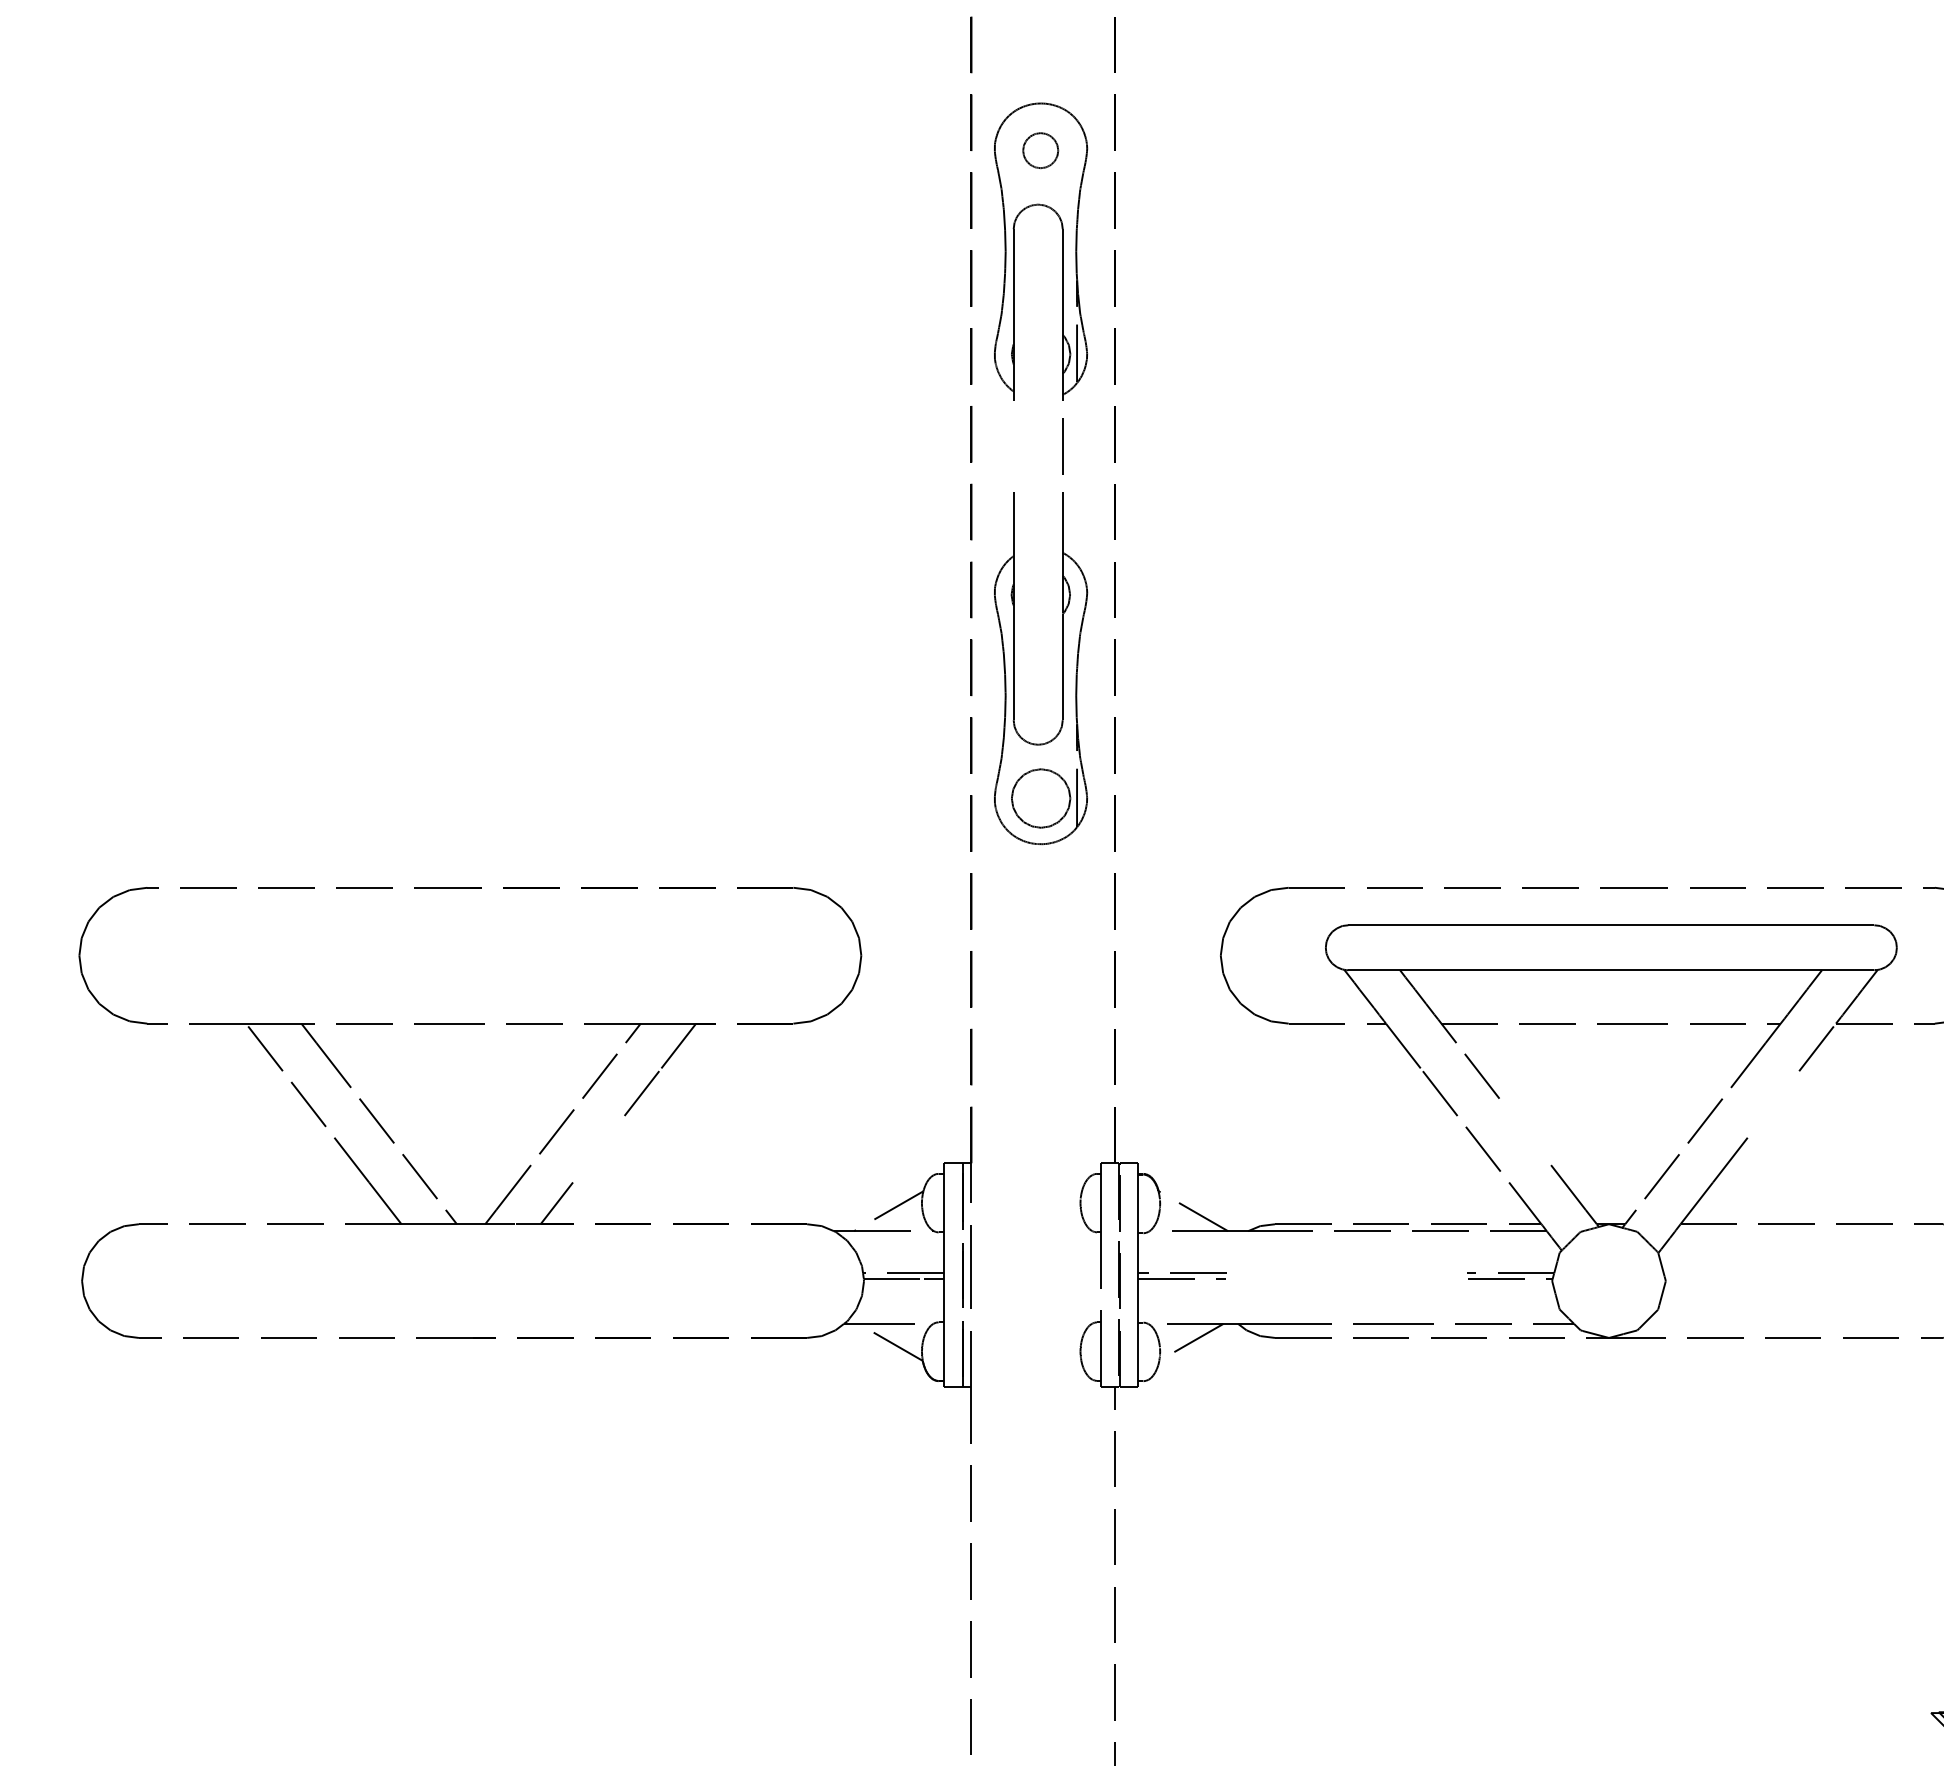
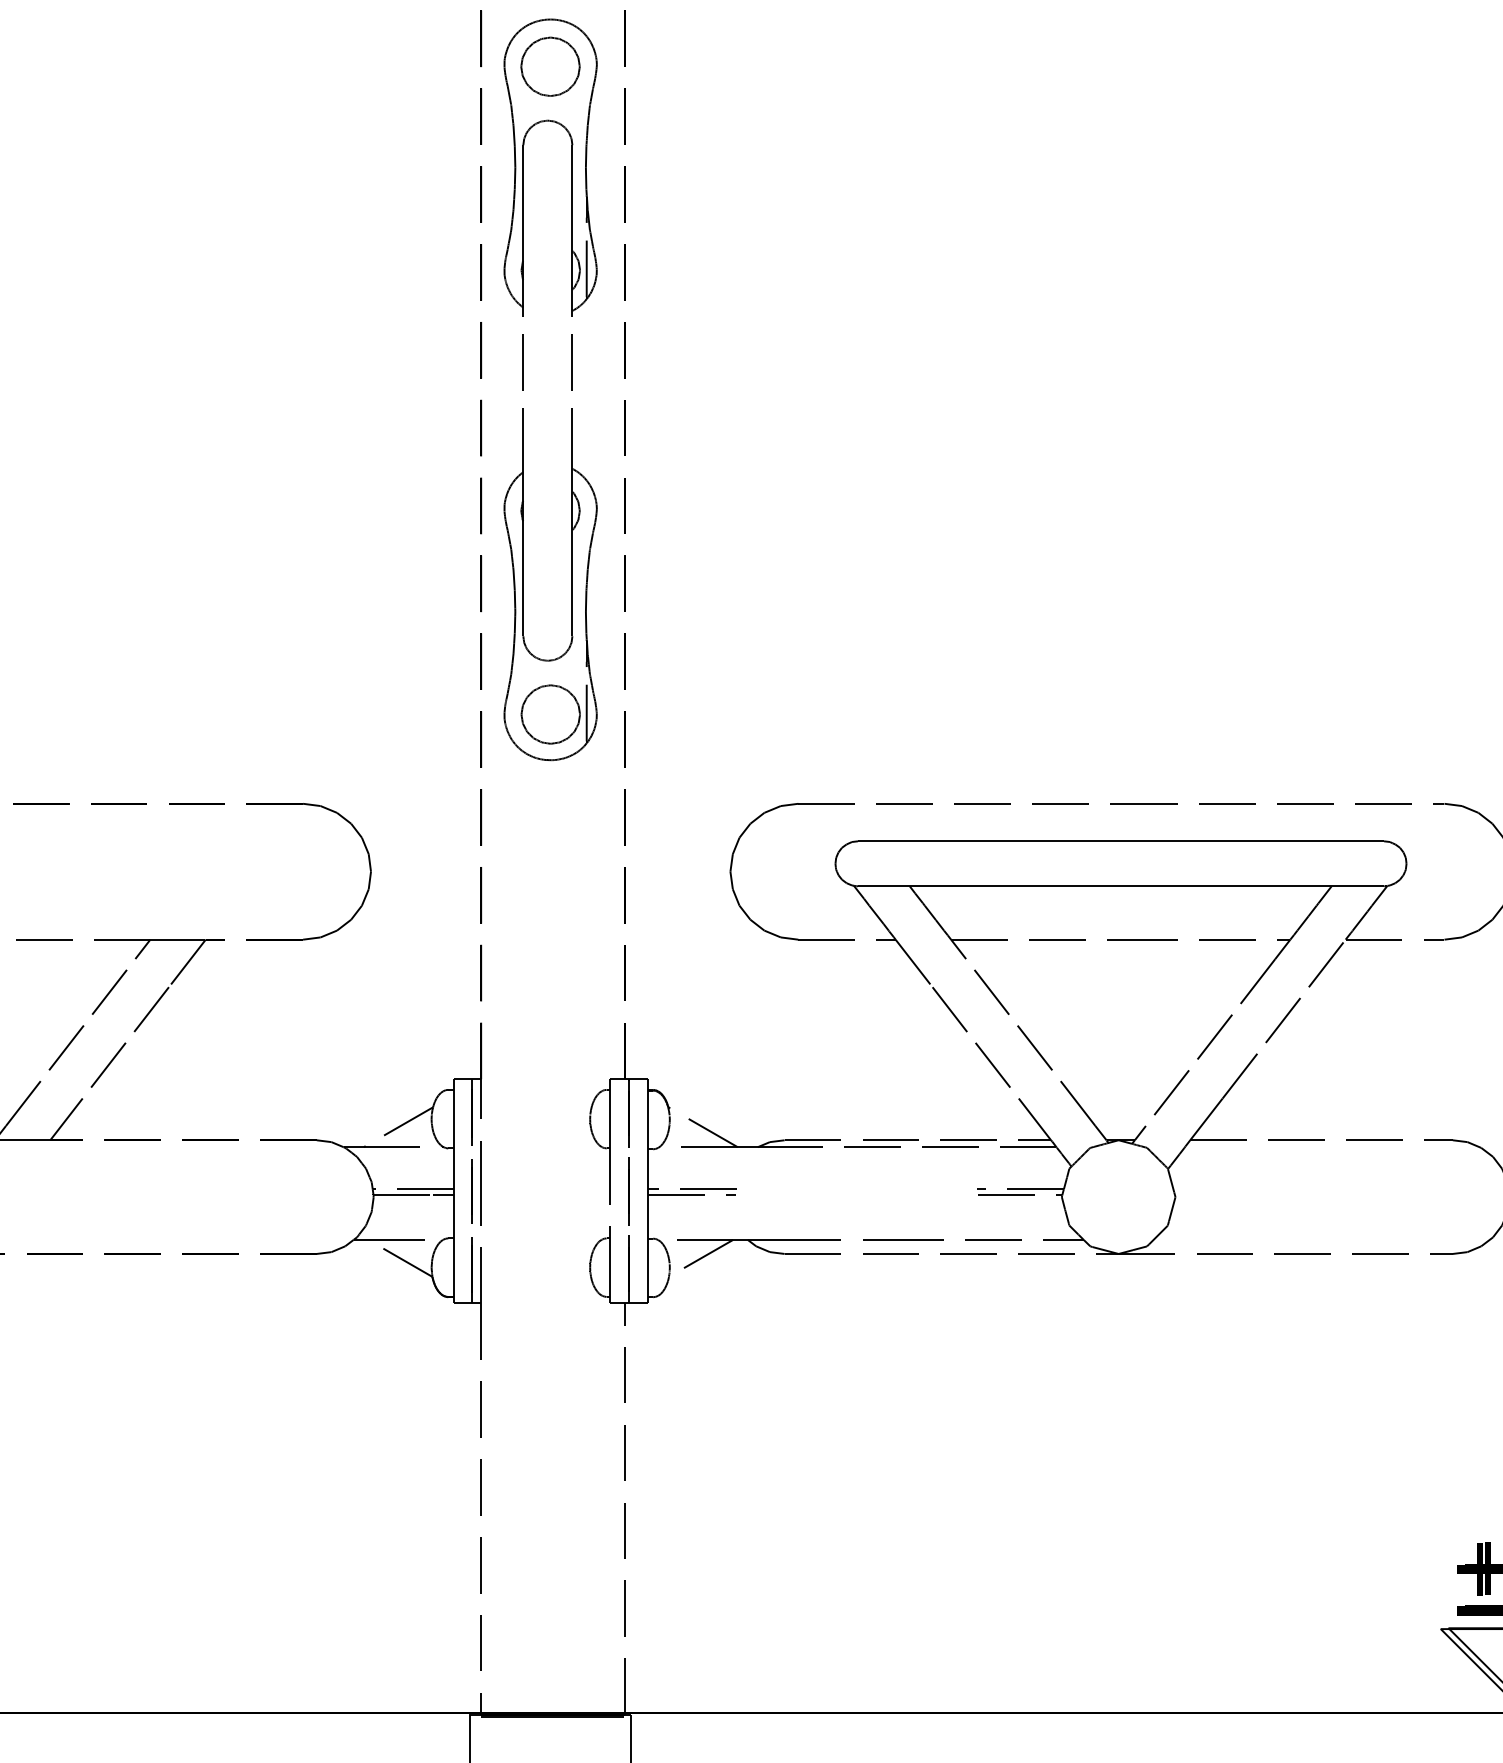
part: (1040, 150) -> (550, 66), size x1.67
line: (1013, 446) -> (523, 362), added
line: (1773, 1104) -> (1283, 1020), added
line: (1525, 1131) -> (1035, 1047), added
line: (598, 1148) -> (108, 1064), added

